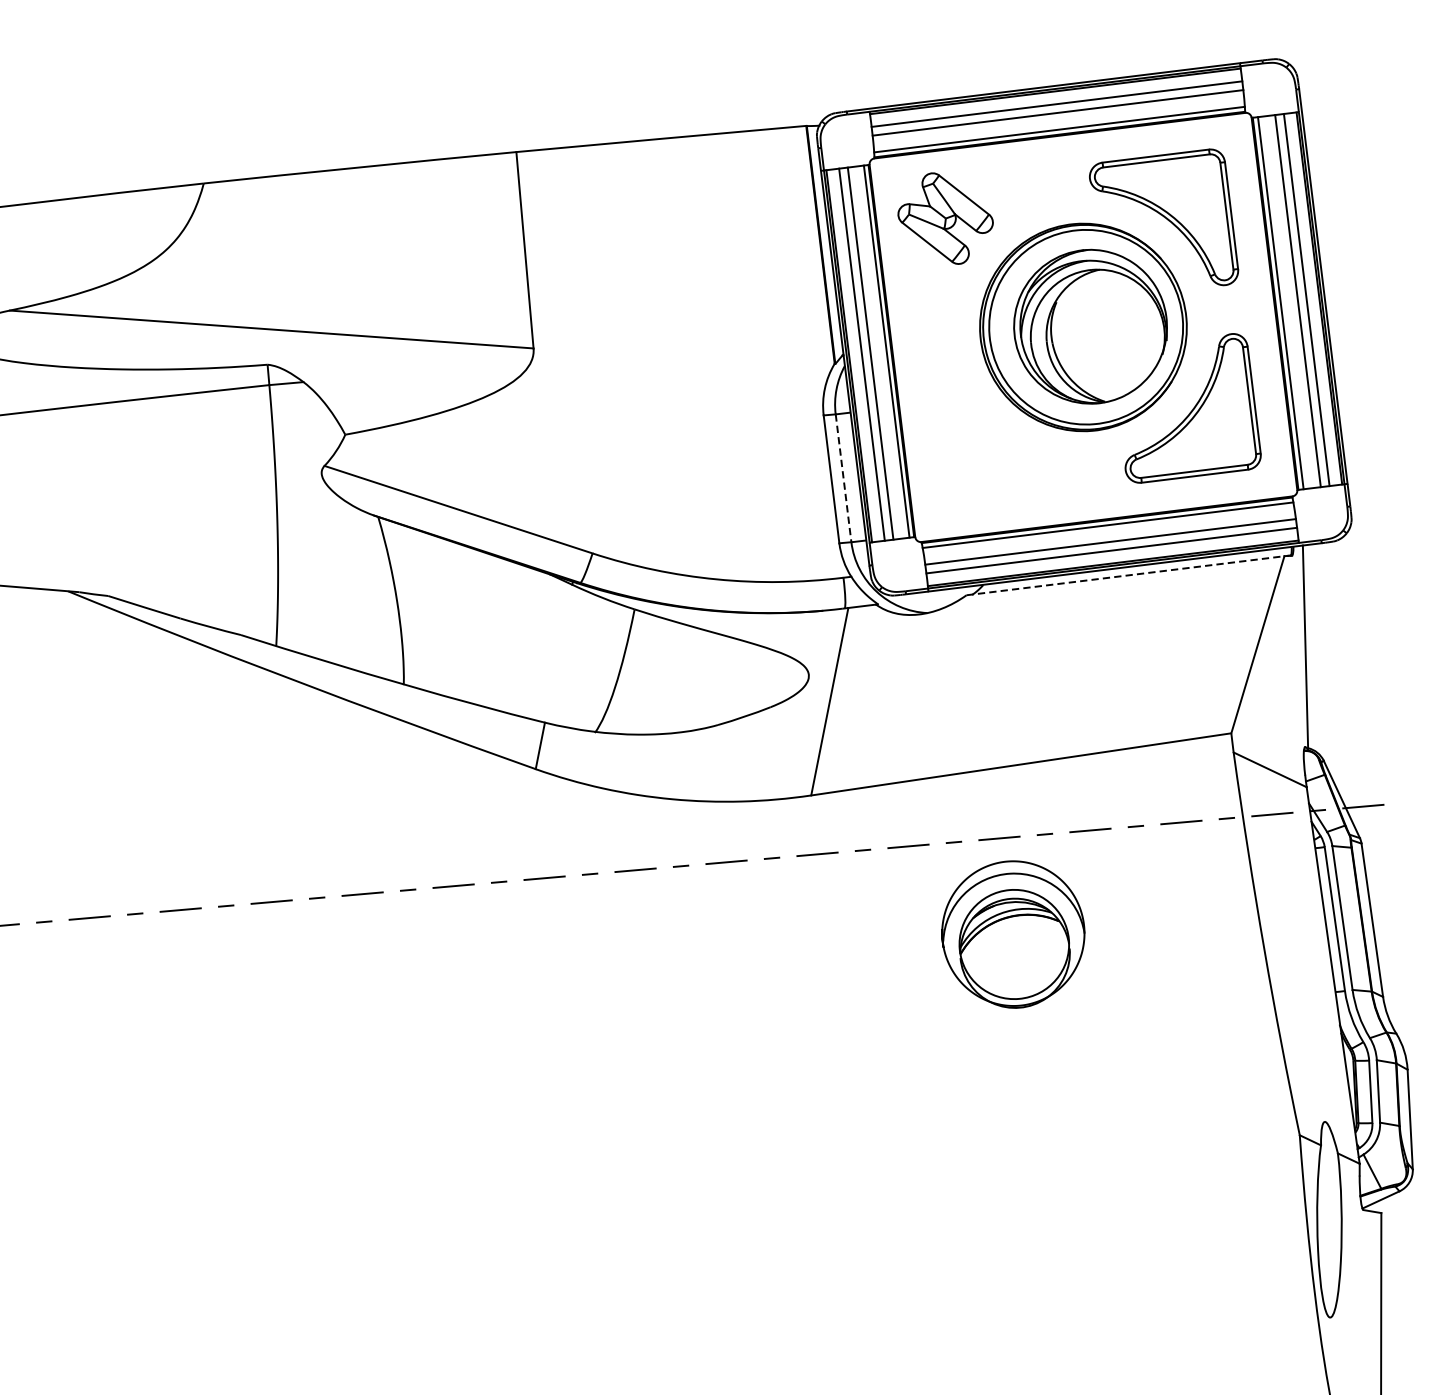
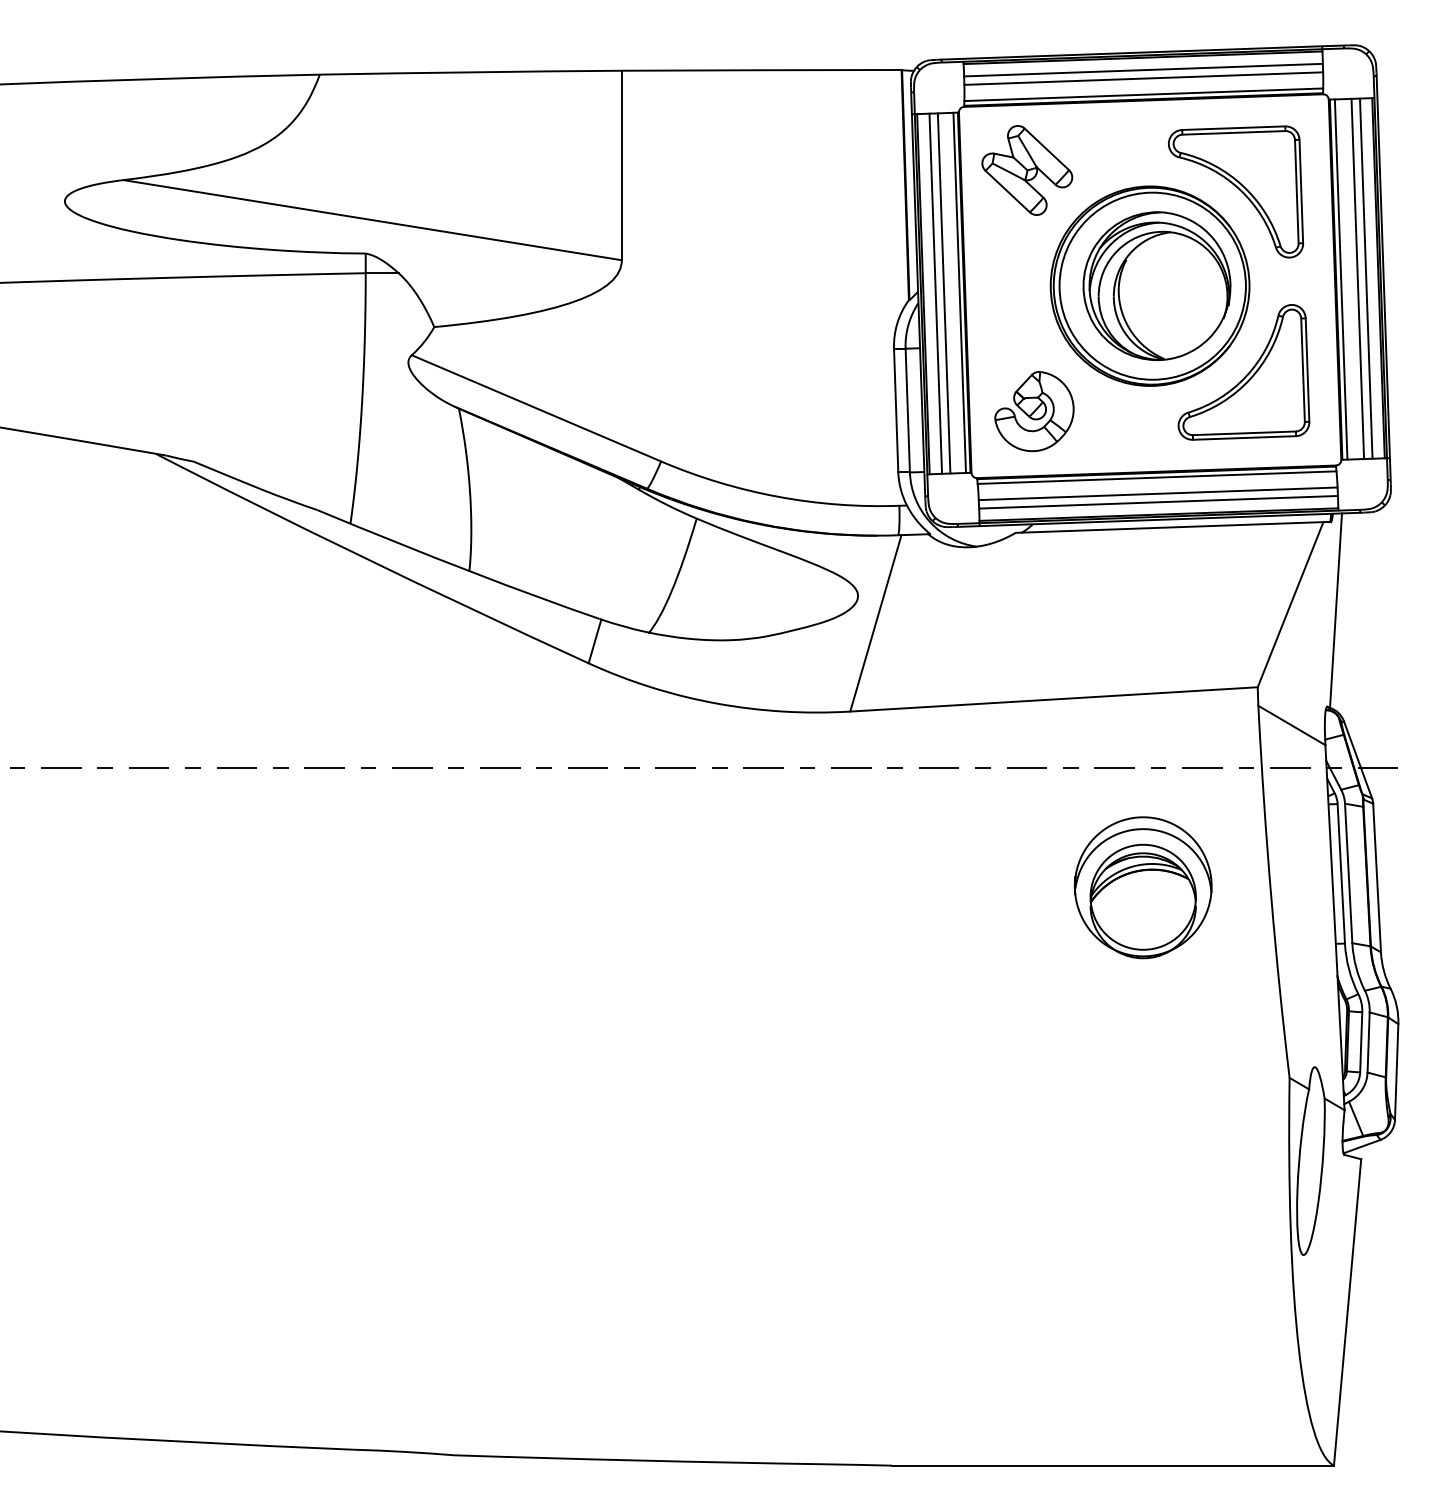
part: (974, 467) -> (1034, 411), added
line: (843, 478) -> (907, 410), dashed -> solid
line: (1125, 575) -> (1169, 527), dashed -> solid
part: (1012, 934) -> (1142, 887), moved

